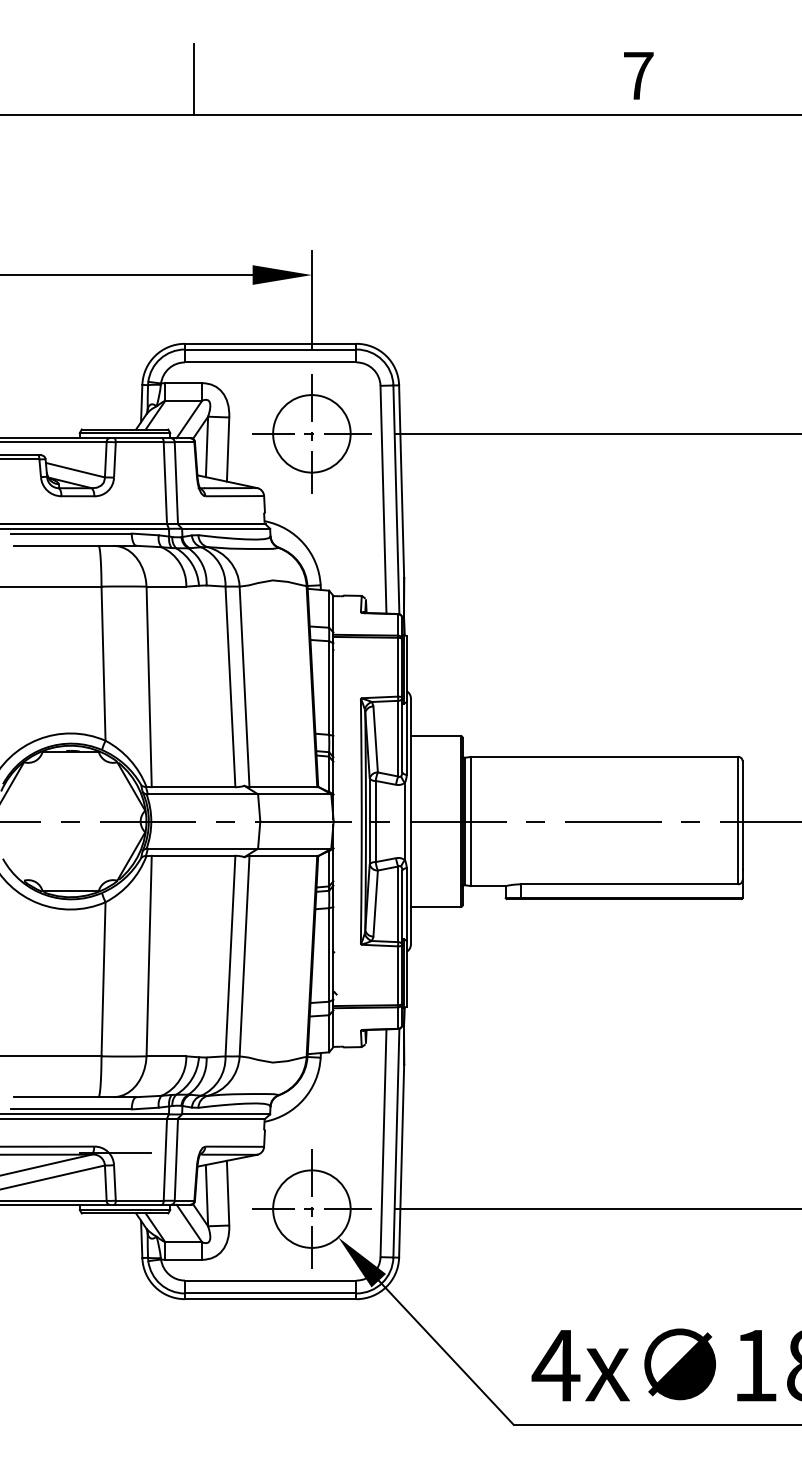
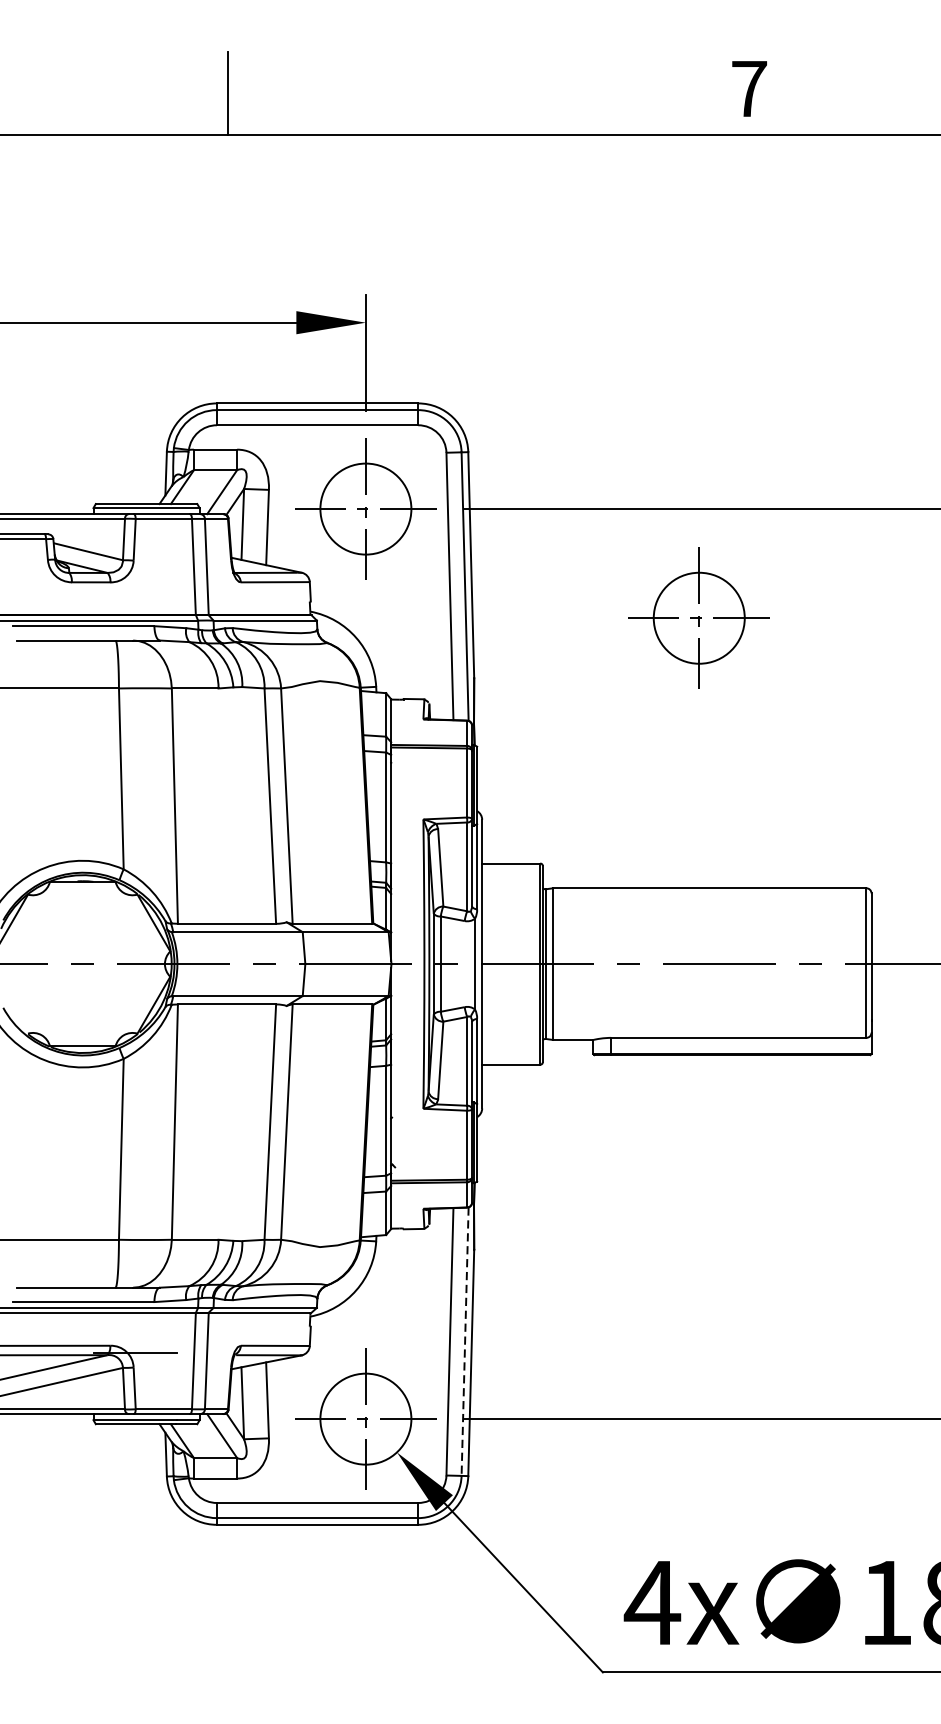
part: (595, 526) -> (698, 617), added
line: (396, 1143) -> (465, 1342), solid -> dashed

